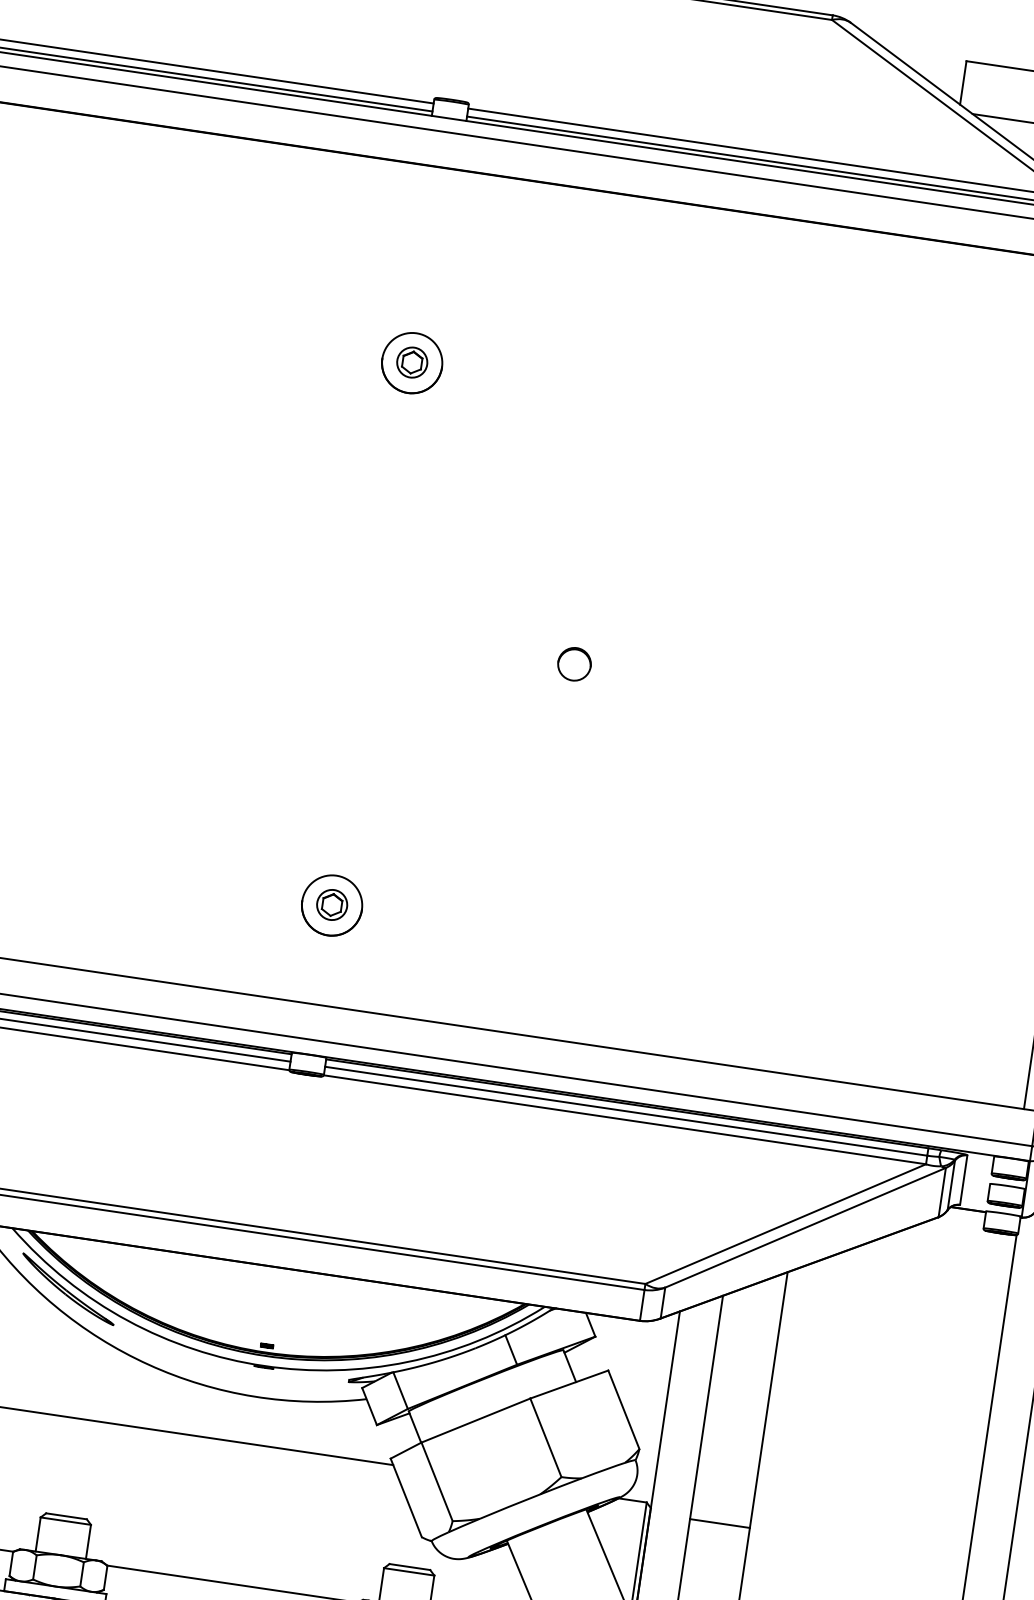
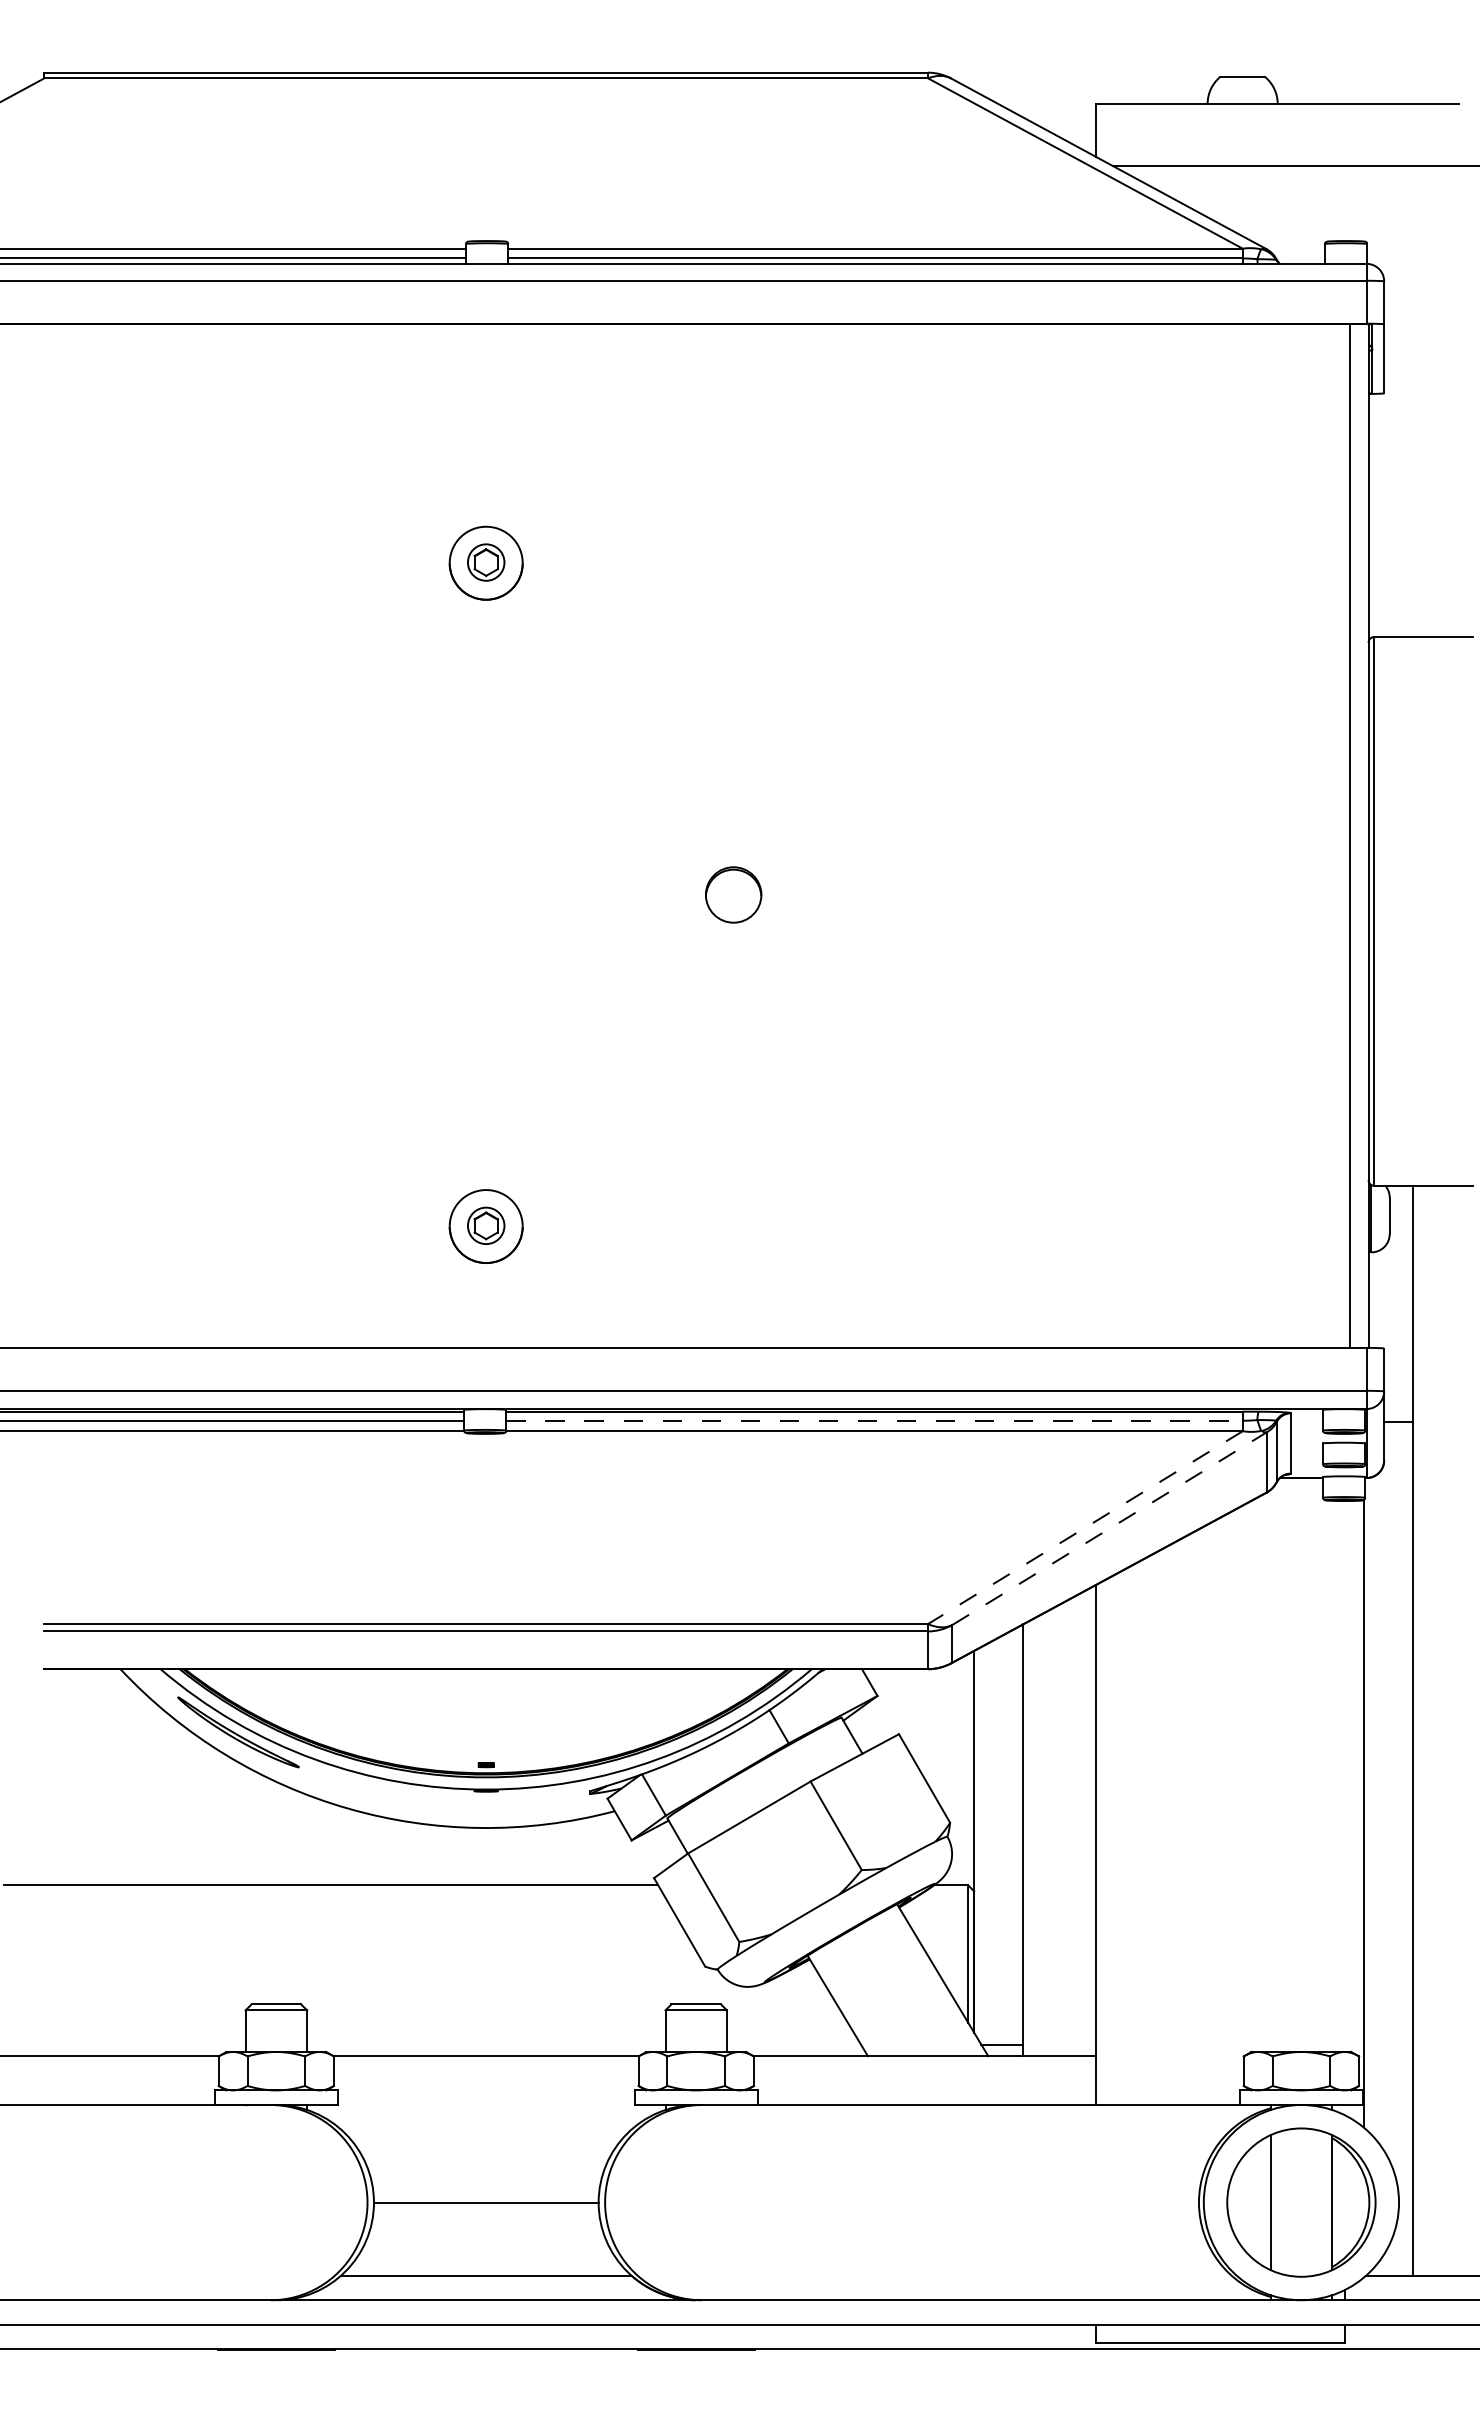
part: (574, 663) -> (733, 894), size x1.4
line: (627, 1111) -> (875, 1420), solid -> dashed
line: (785, 1224) -> (1085, 1527), solid -> dashed
line: (805, 1227) -> (1109, 1528), solid -> dashed
line: (719, 1523) -> (1059, 1897), removed

